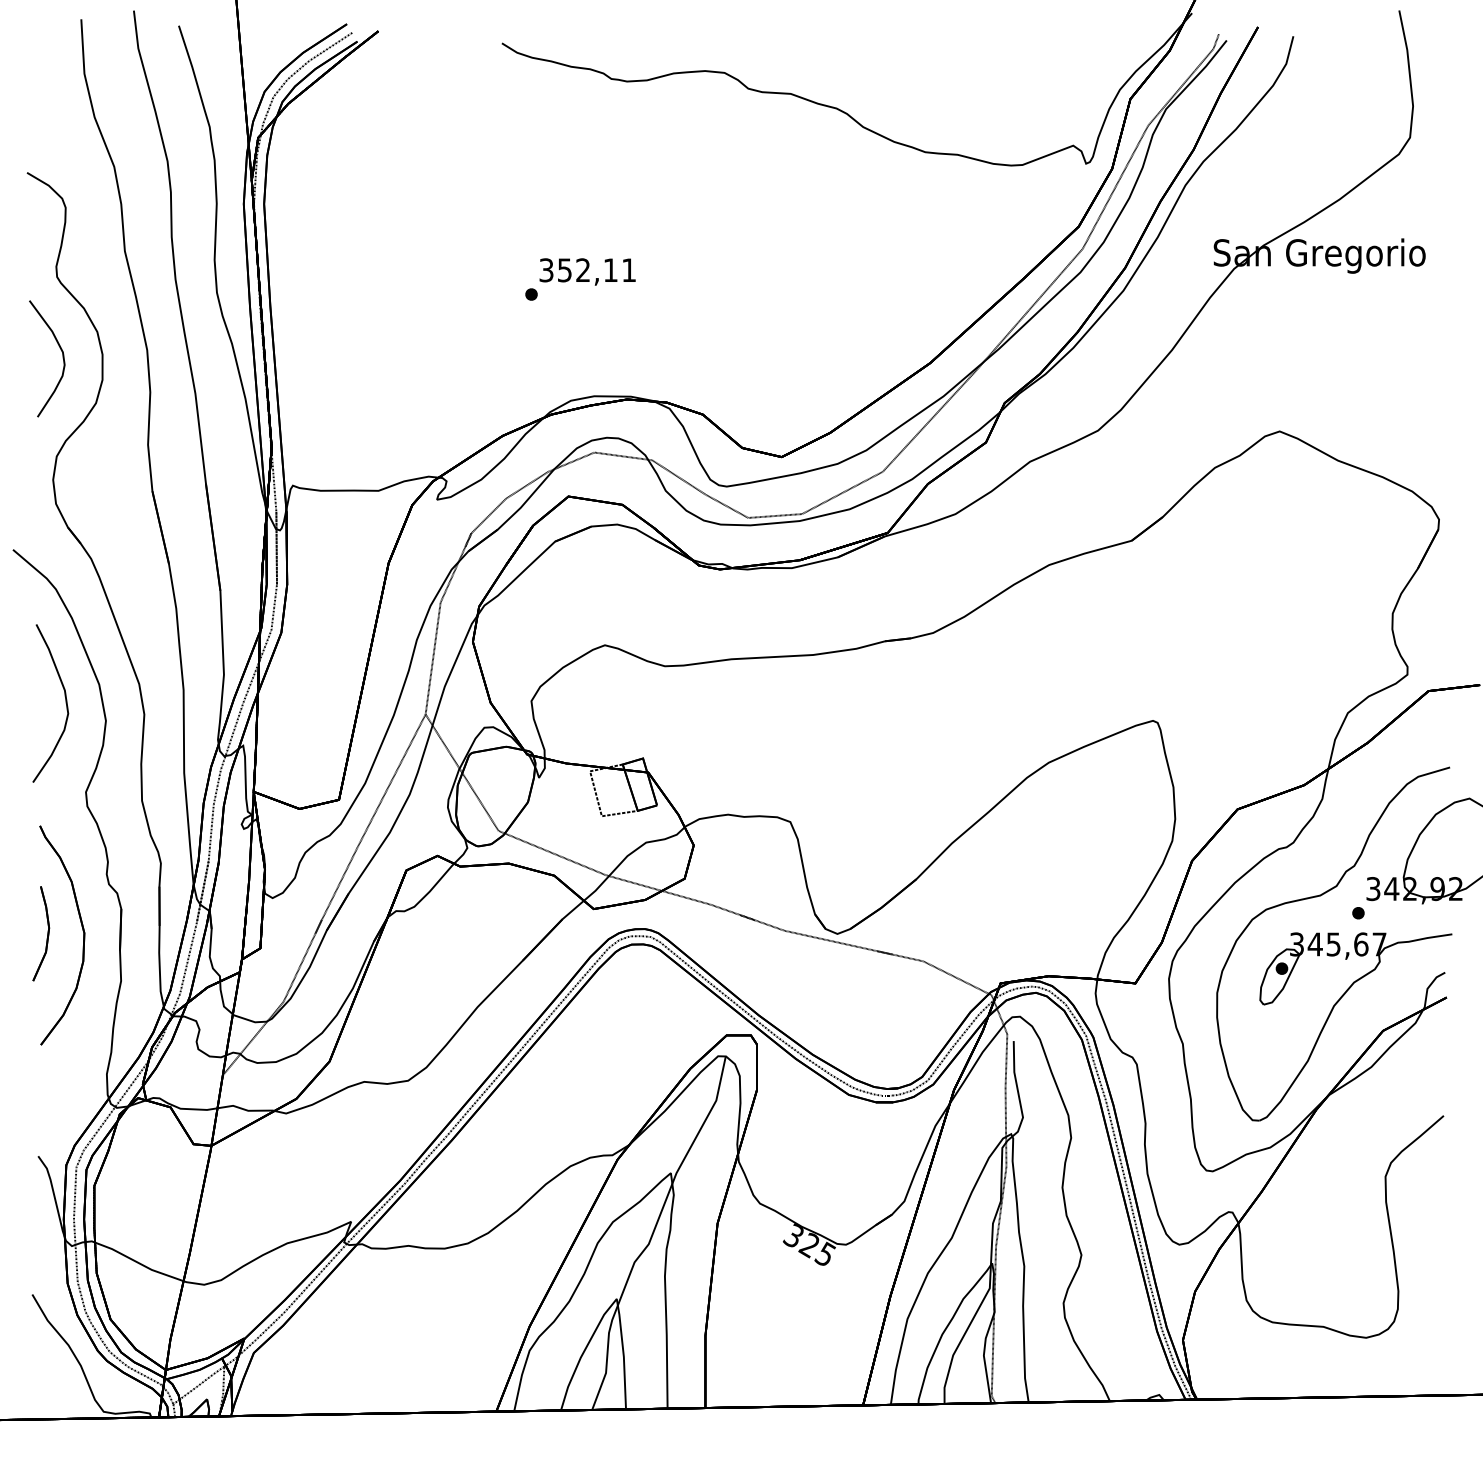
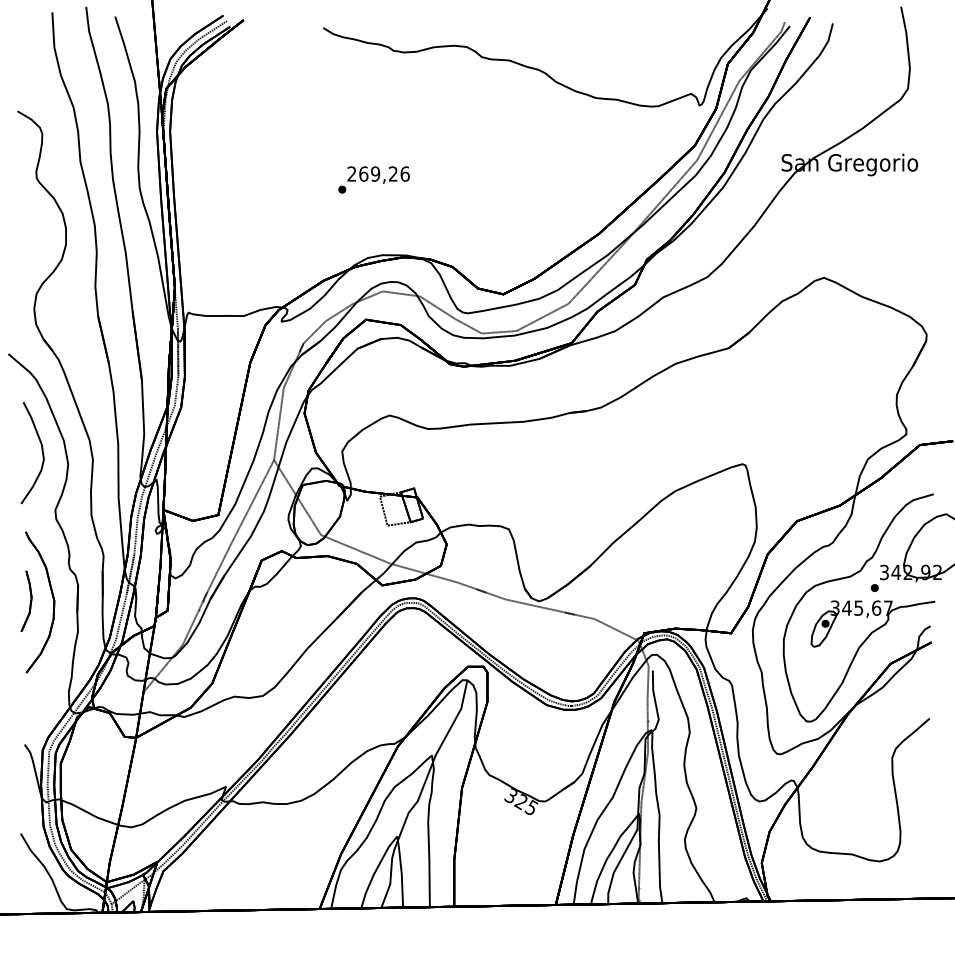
text: (587, 269) -> (378, 173), 352,11 -> 269,26
part: (61, 354) -> (39, 228), removed

